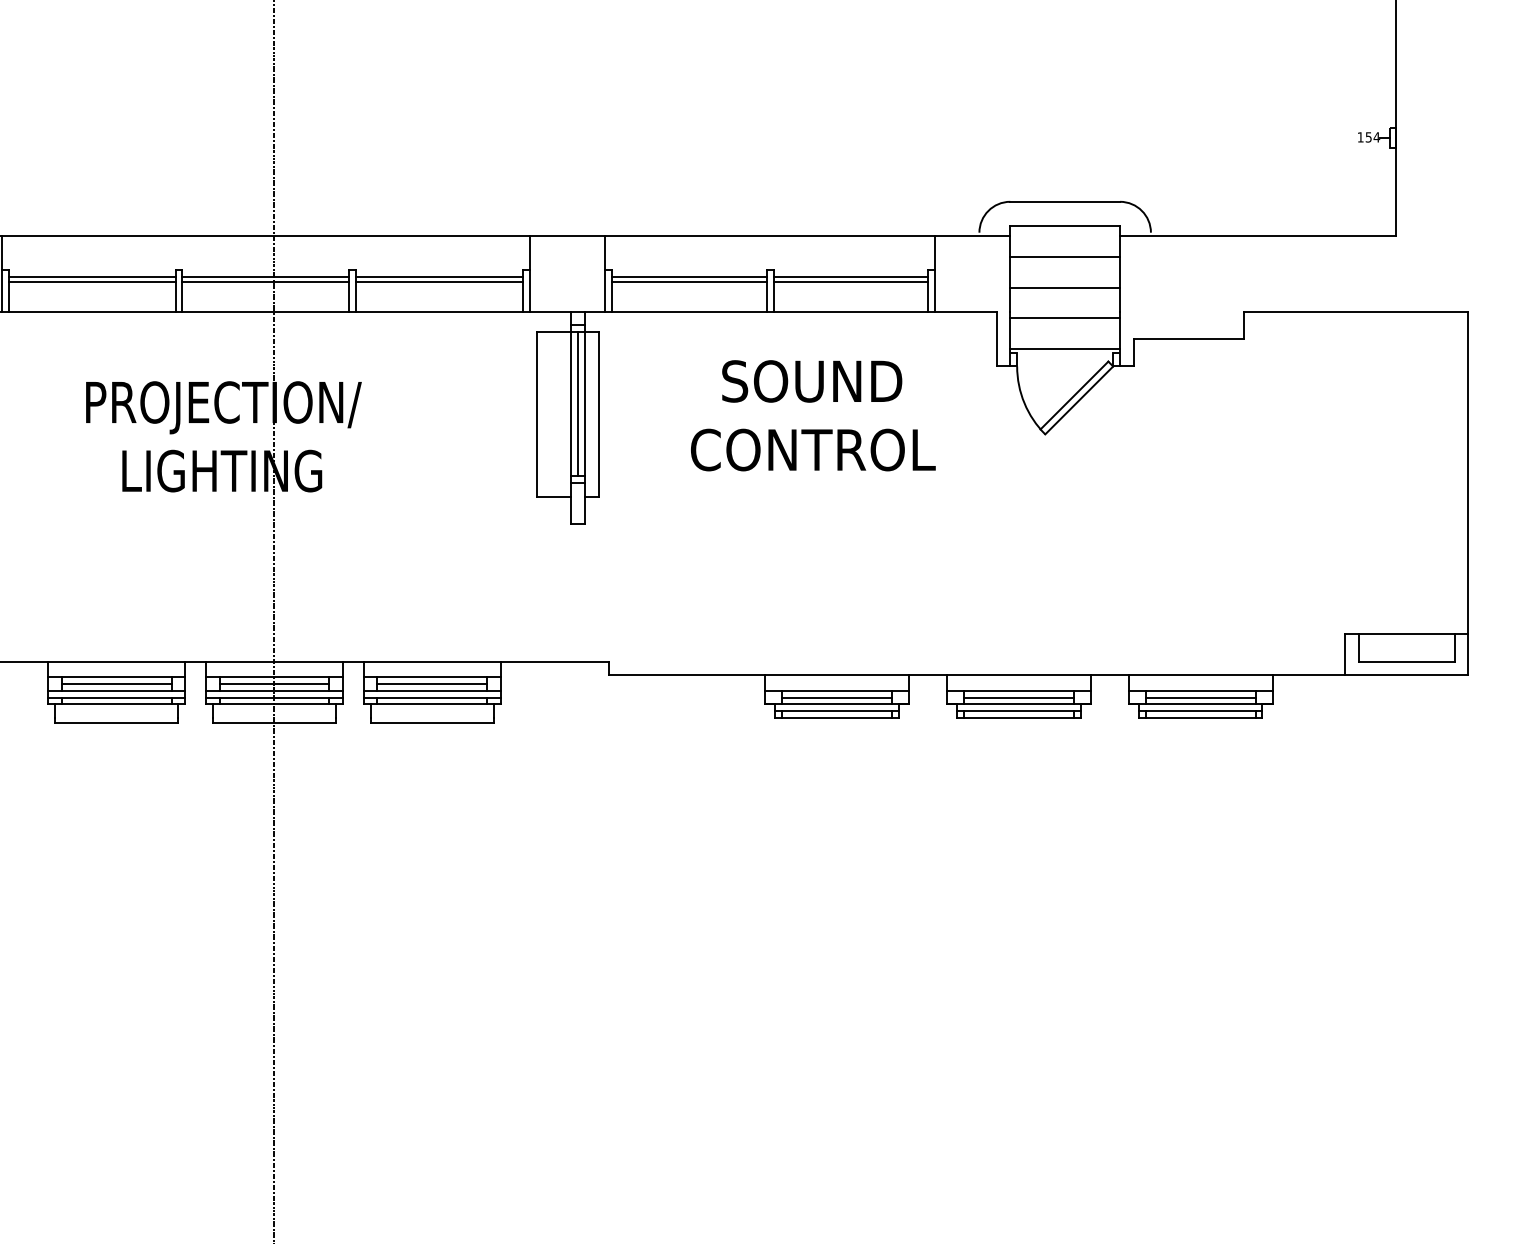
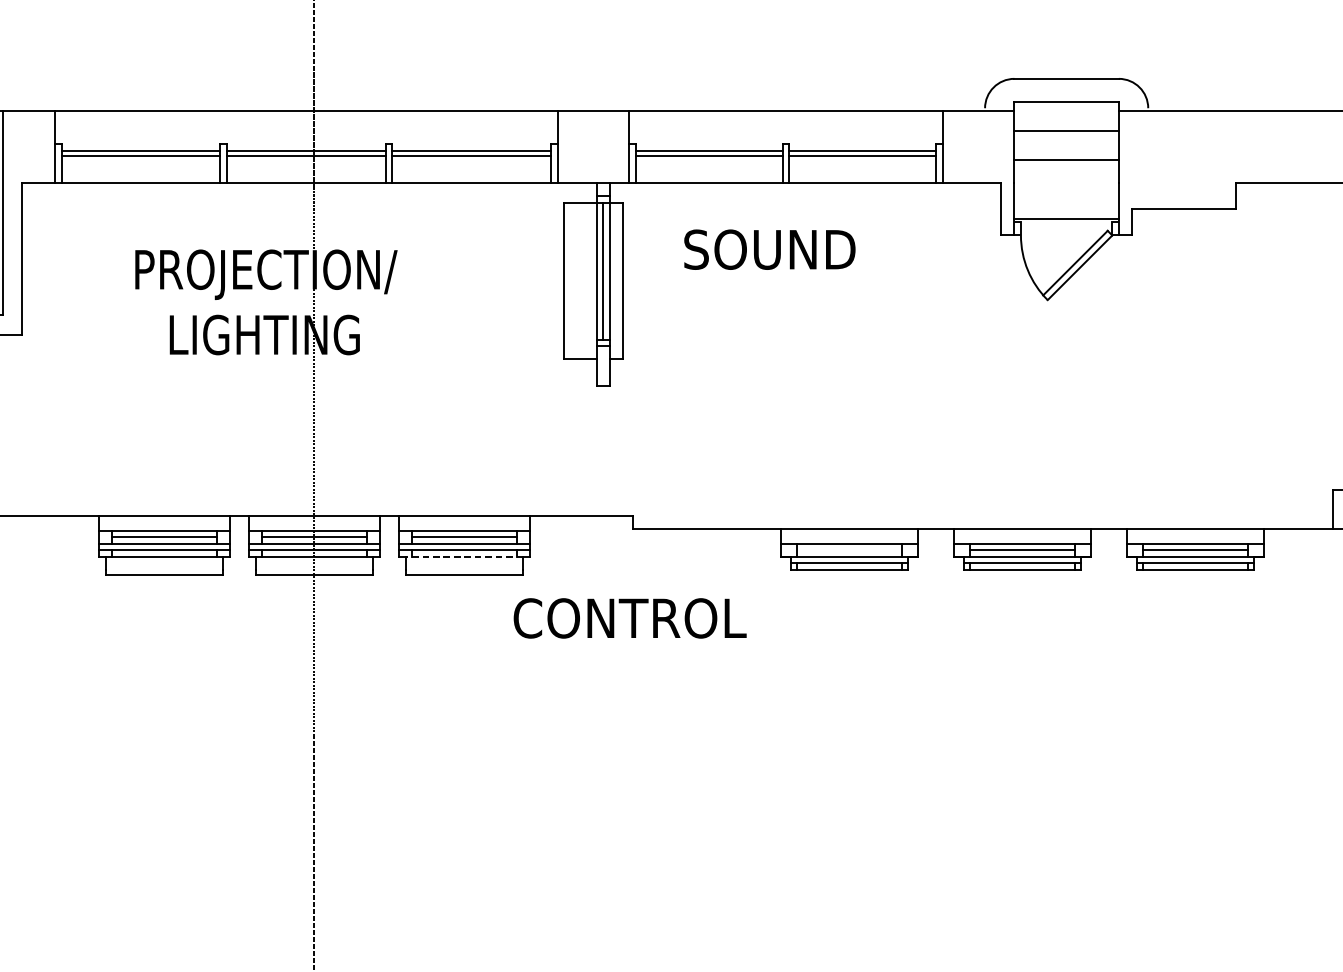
line: (1065, 318) -> (1066, 189), removed
text: (812, 381) -> (770, 249), moved
text: (813, 449) -> (630, 617), moved
line: (836, 697) -> (849, 550), removed
line: (432, 704) -> (464, 557), solid -> dashed

